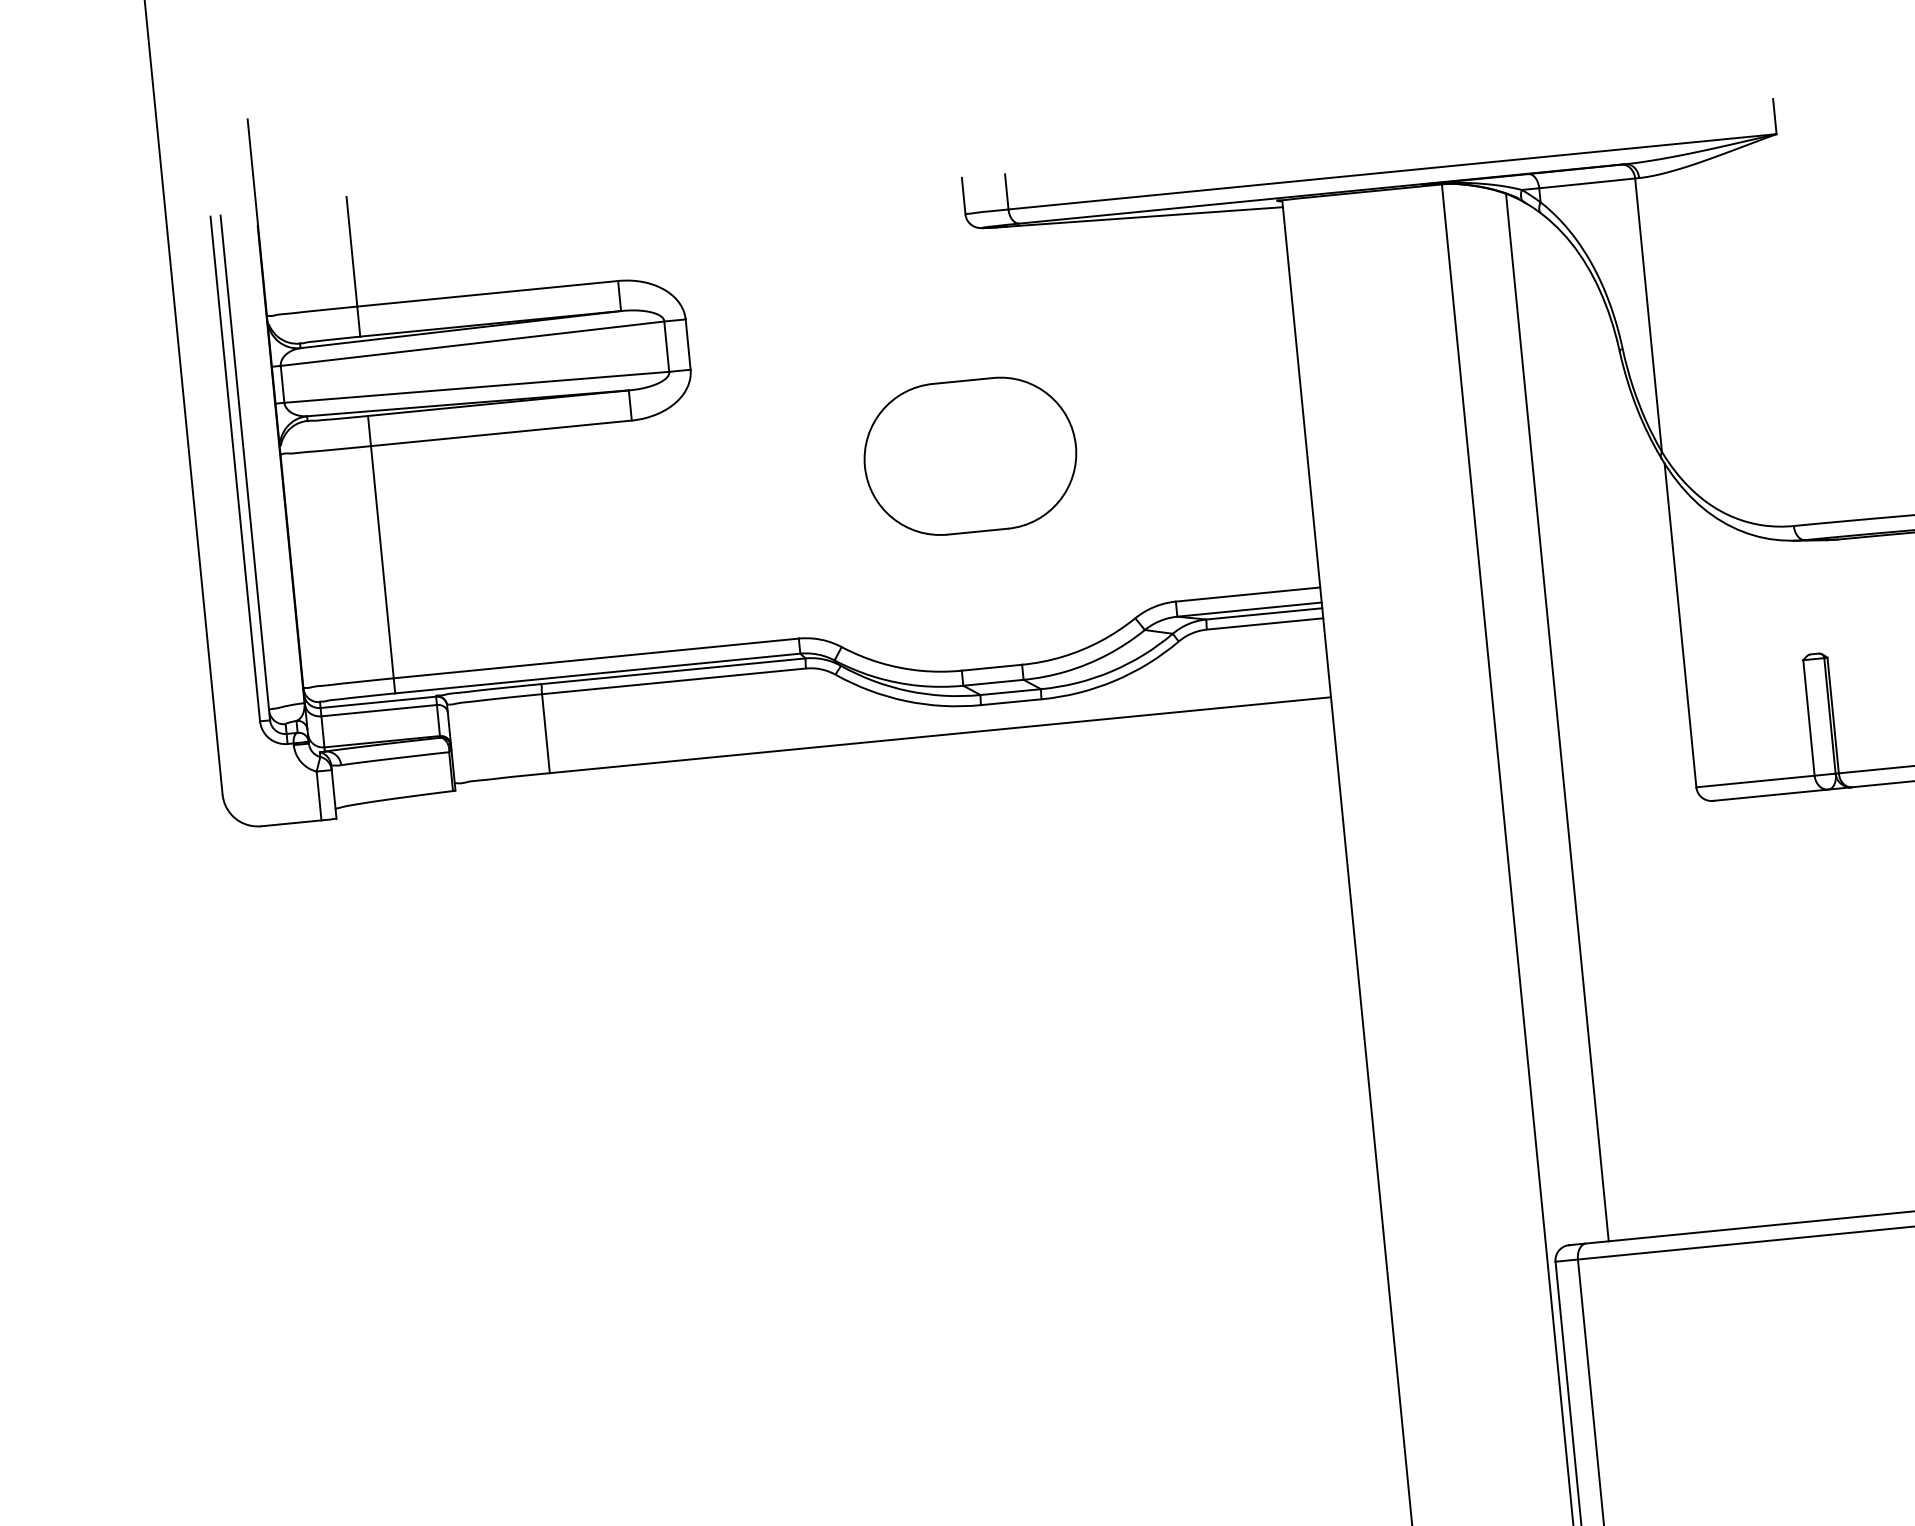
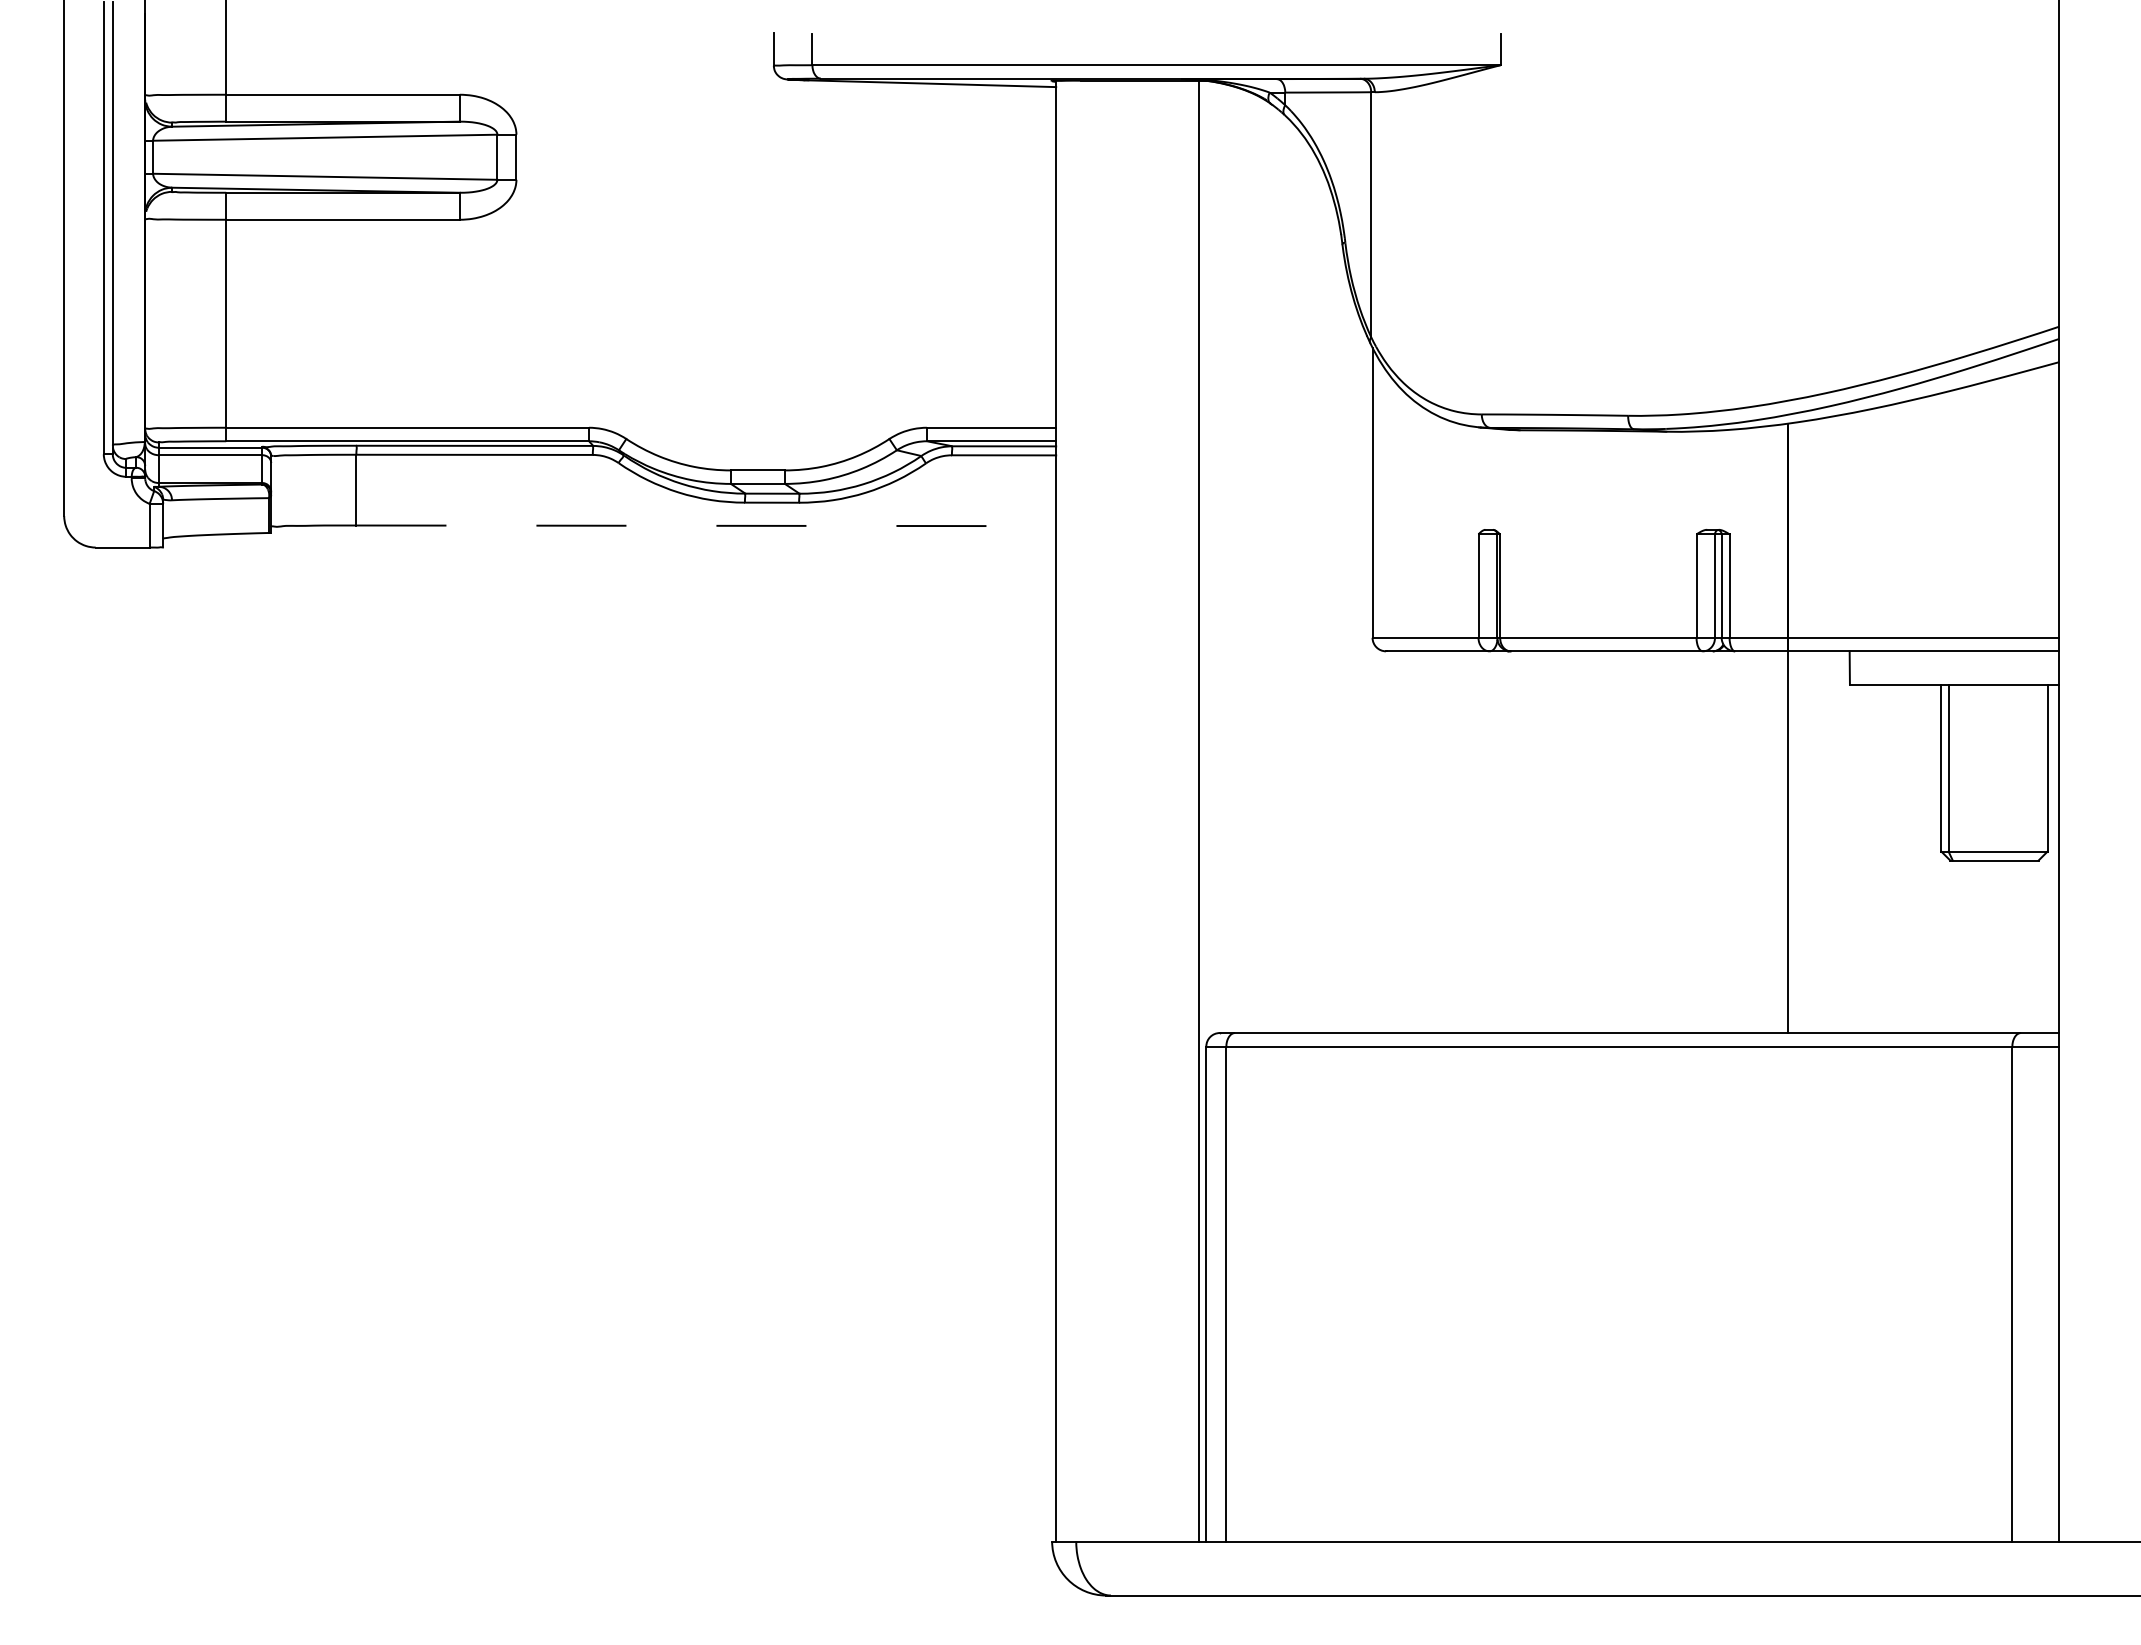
part: (969, 455) -> (756, 280), removed
line: (1557, 717) -> (1255, 563), removed
line: (940, 734) -> (706, 525), solid -> dashed

